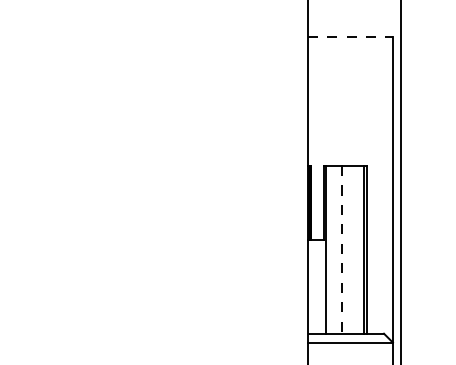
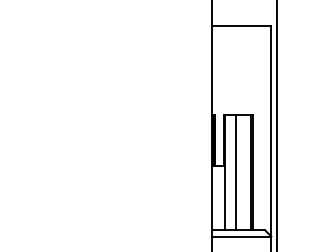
line: (351, 36) -> (242, 25), dashed -> solid
line: (342, 249) -> (236, 172), dashed -> solid

